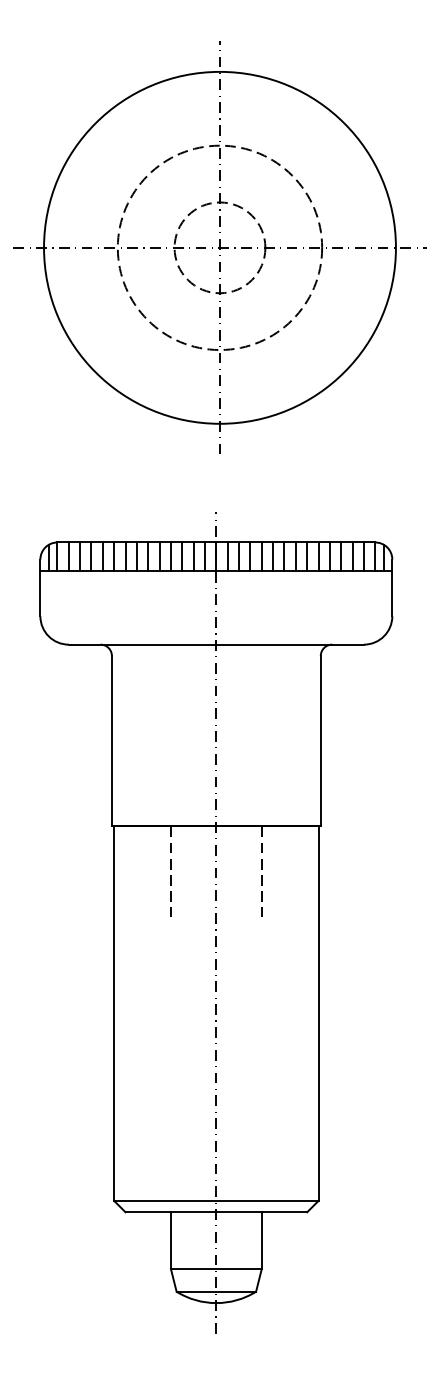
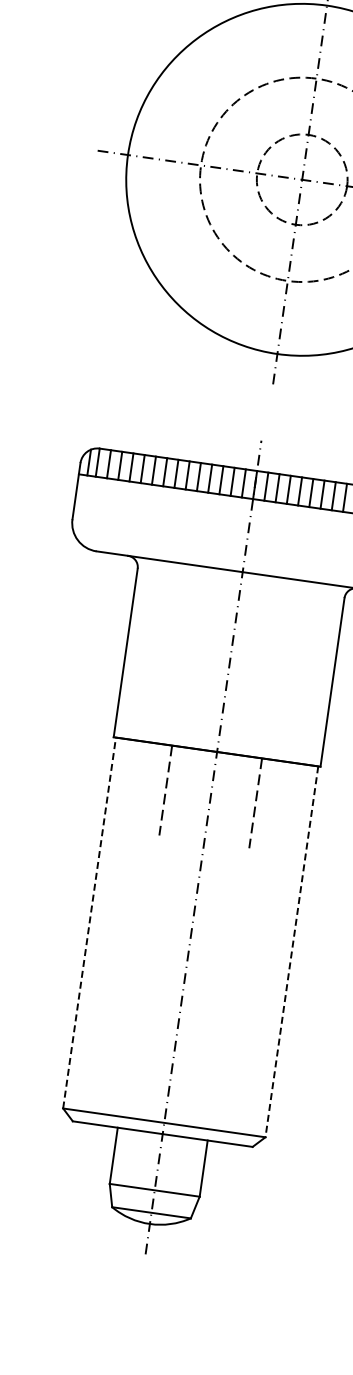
line: (114, 1013) -> (89, 922), solid -> dashed
line: (318, 1014) -> (291, 952), solid -> dashed

